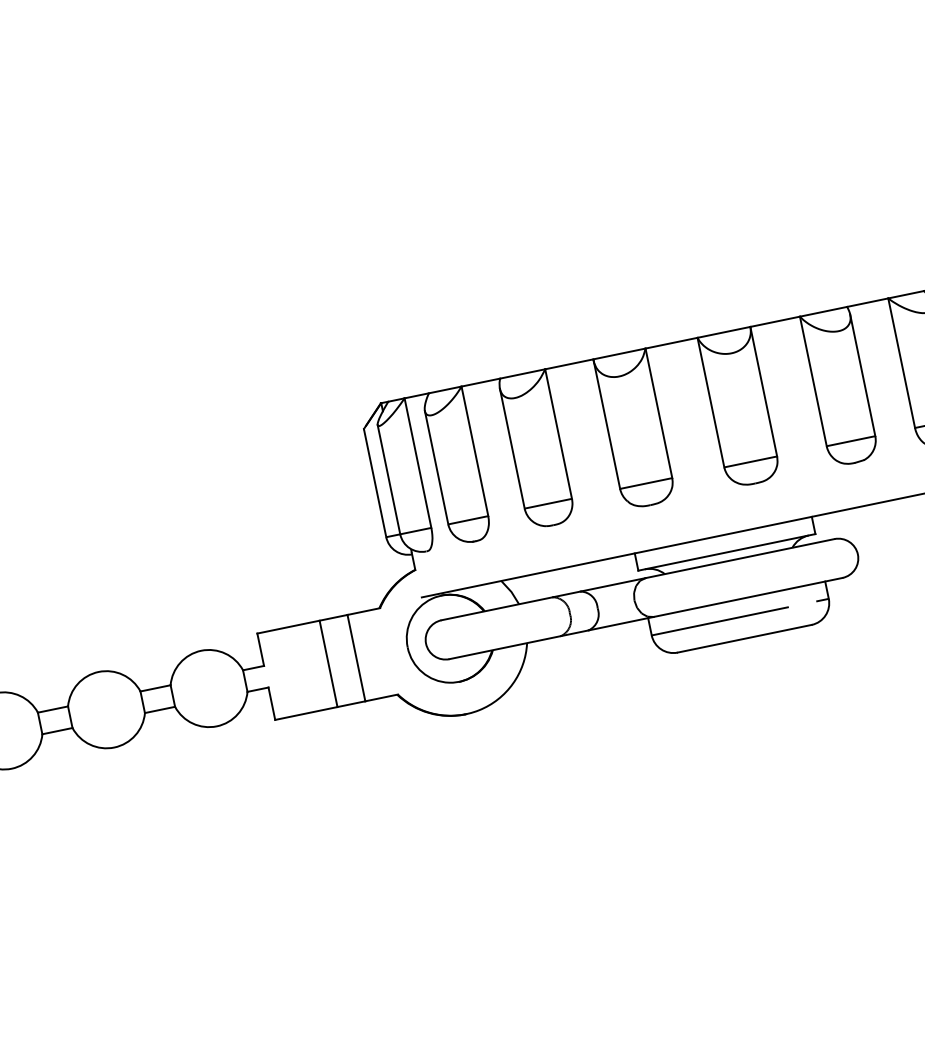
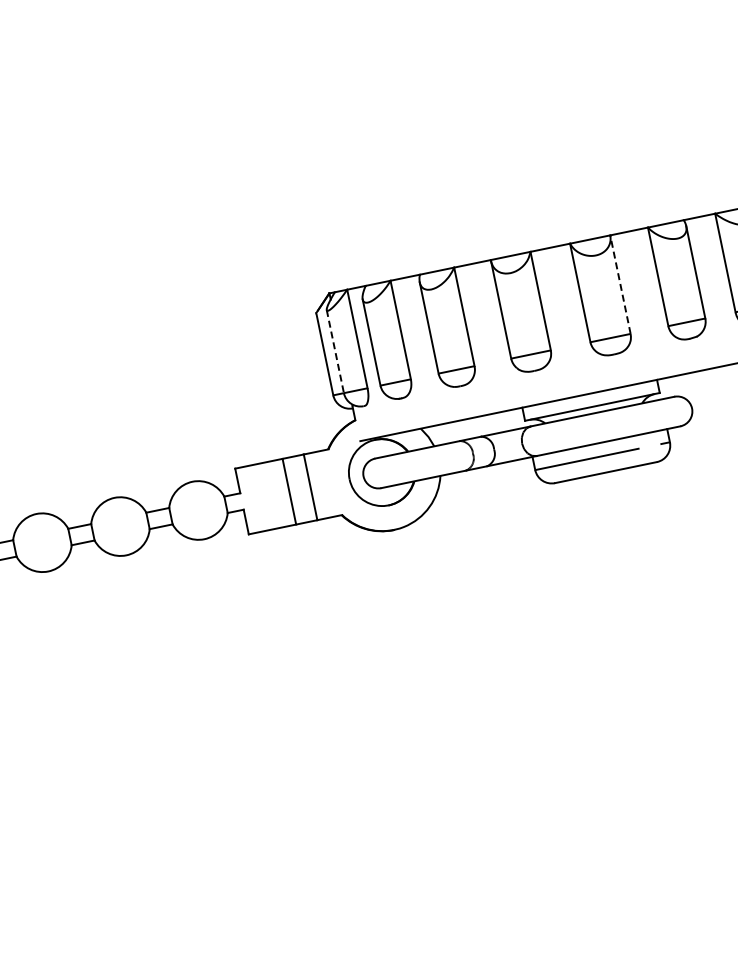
line: (763, 391) -> (620, 284), solid -> dashed
line: (389, 480) -> (335, 352), solid -> dashed

